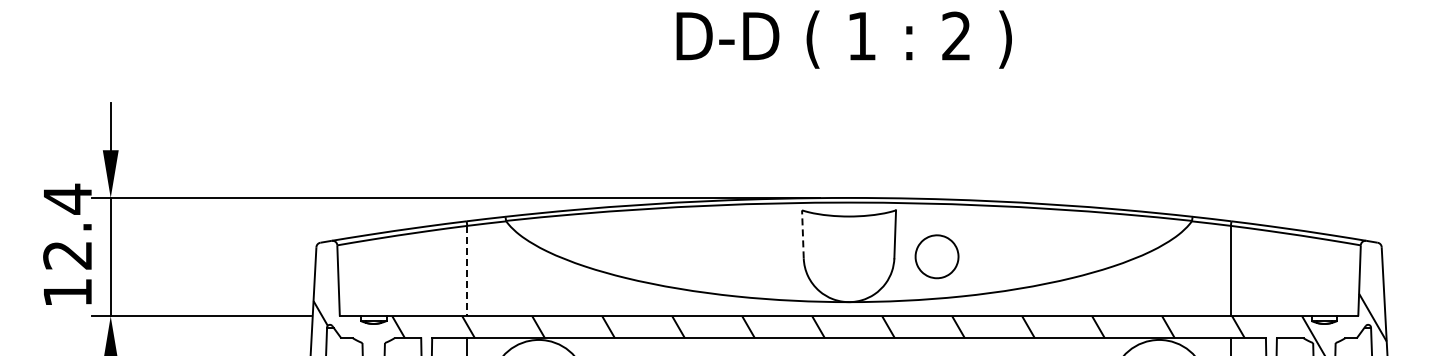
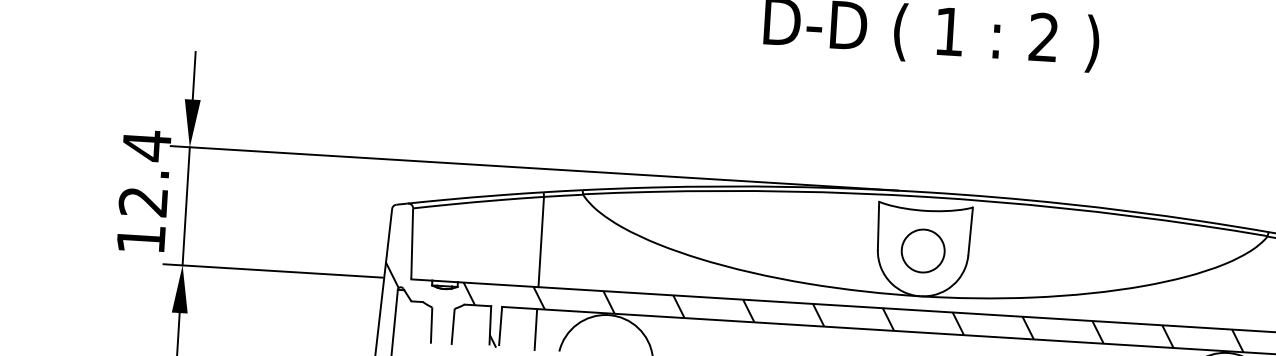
line: (802, 233) -> (878, 224), dashed -> solid
part: (936, 256) -> (922, 250), moved
line: (467, 271) -> (541, 242), dashed -> solid

